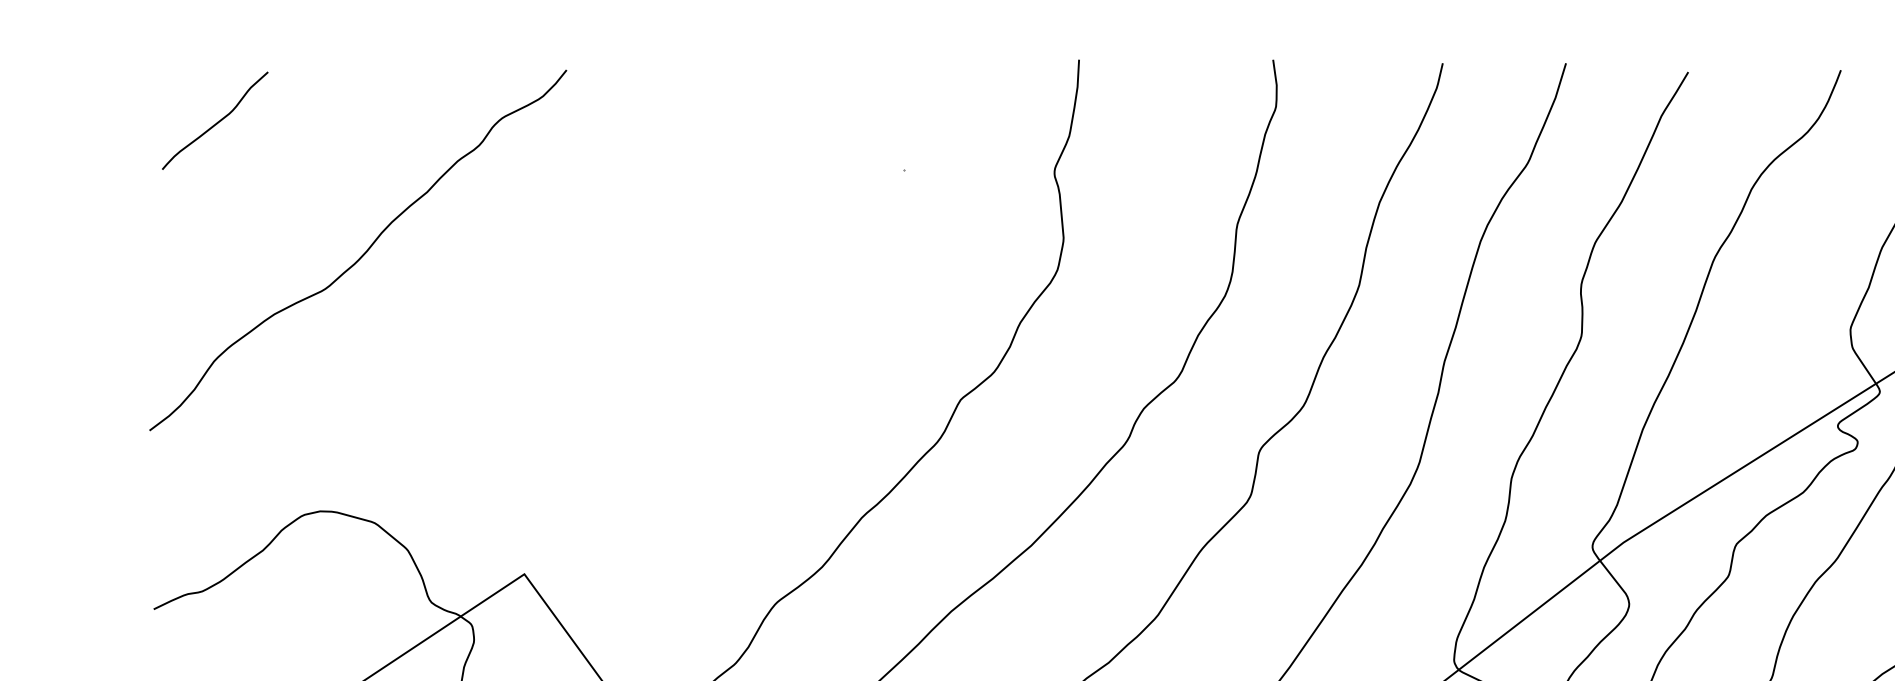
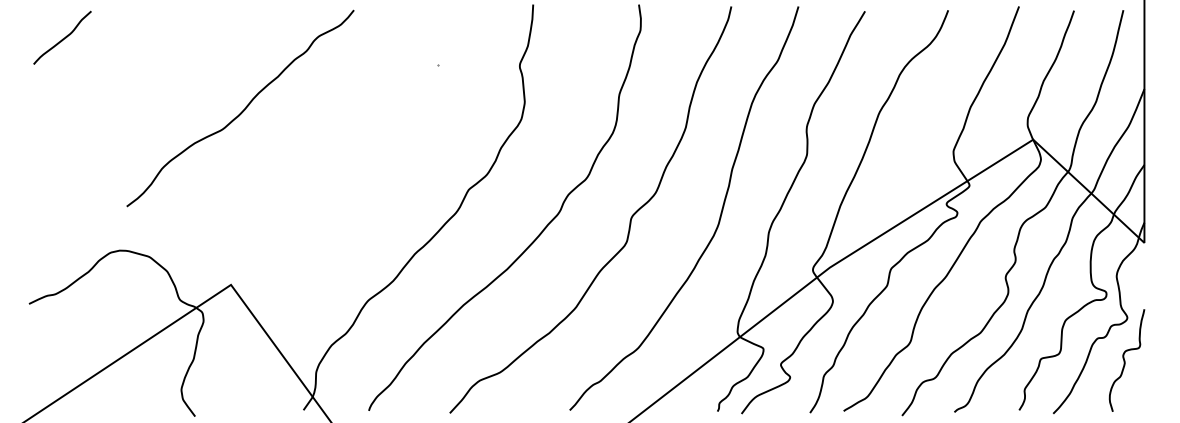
curve: (361, 254) -> (242, 110), moved

